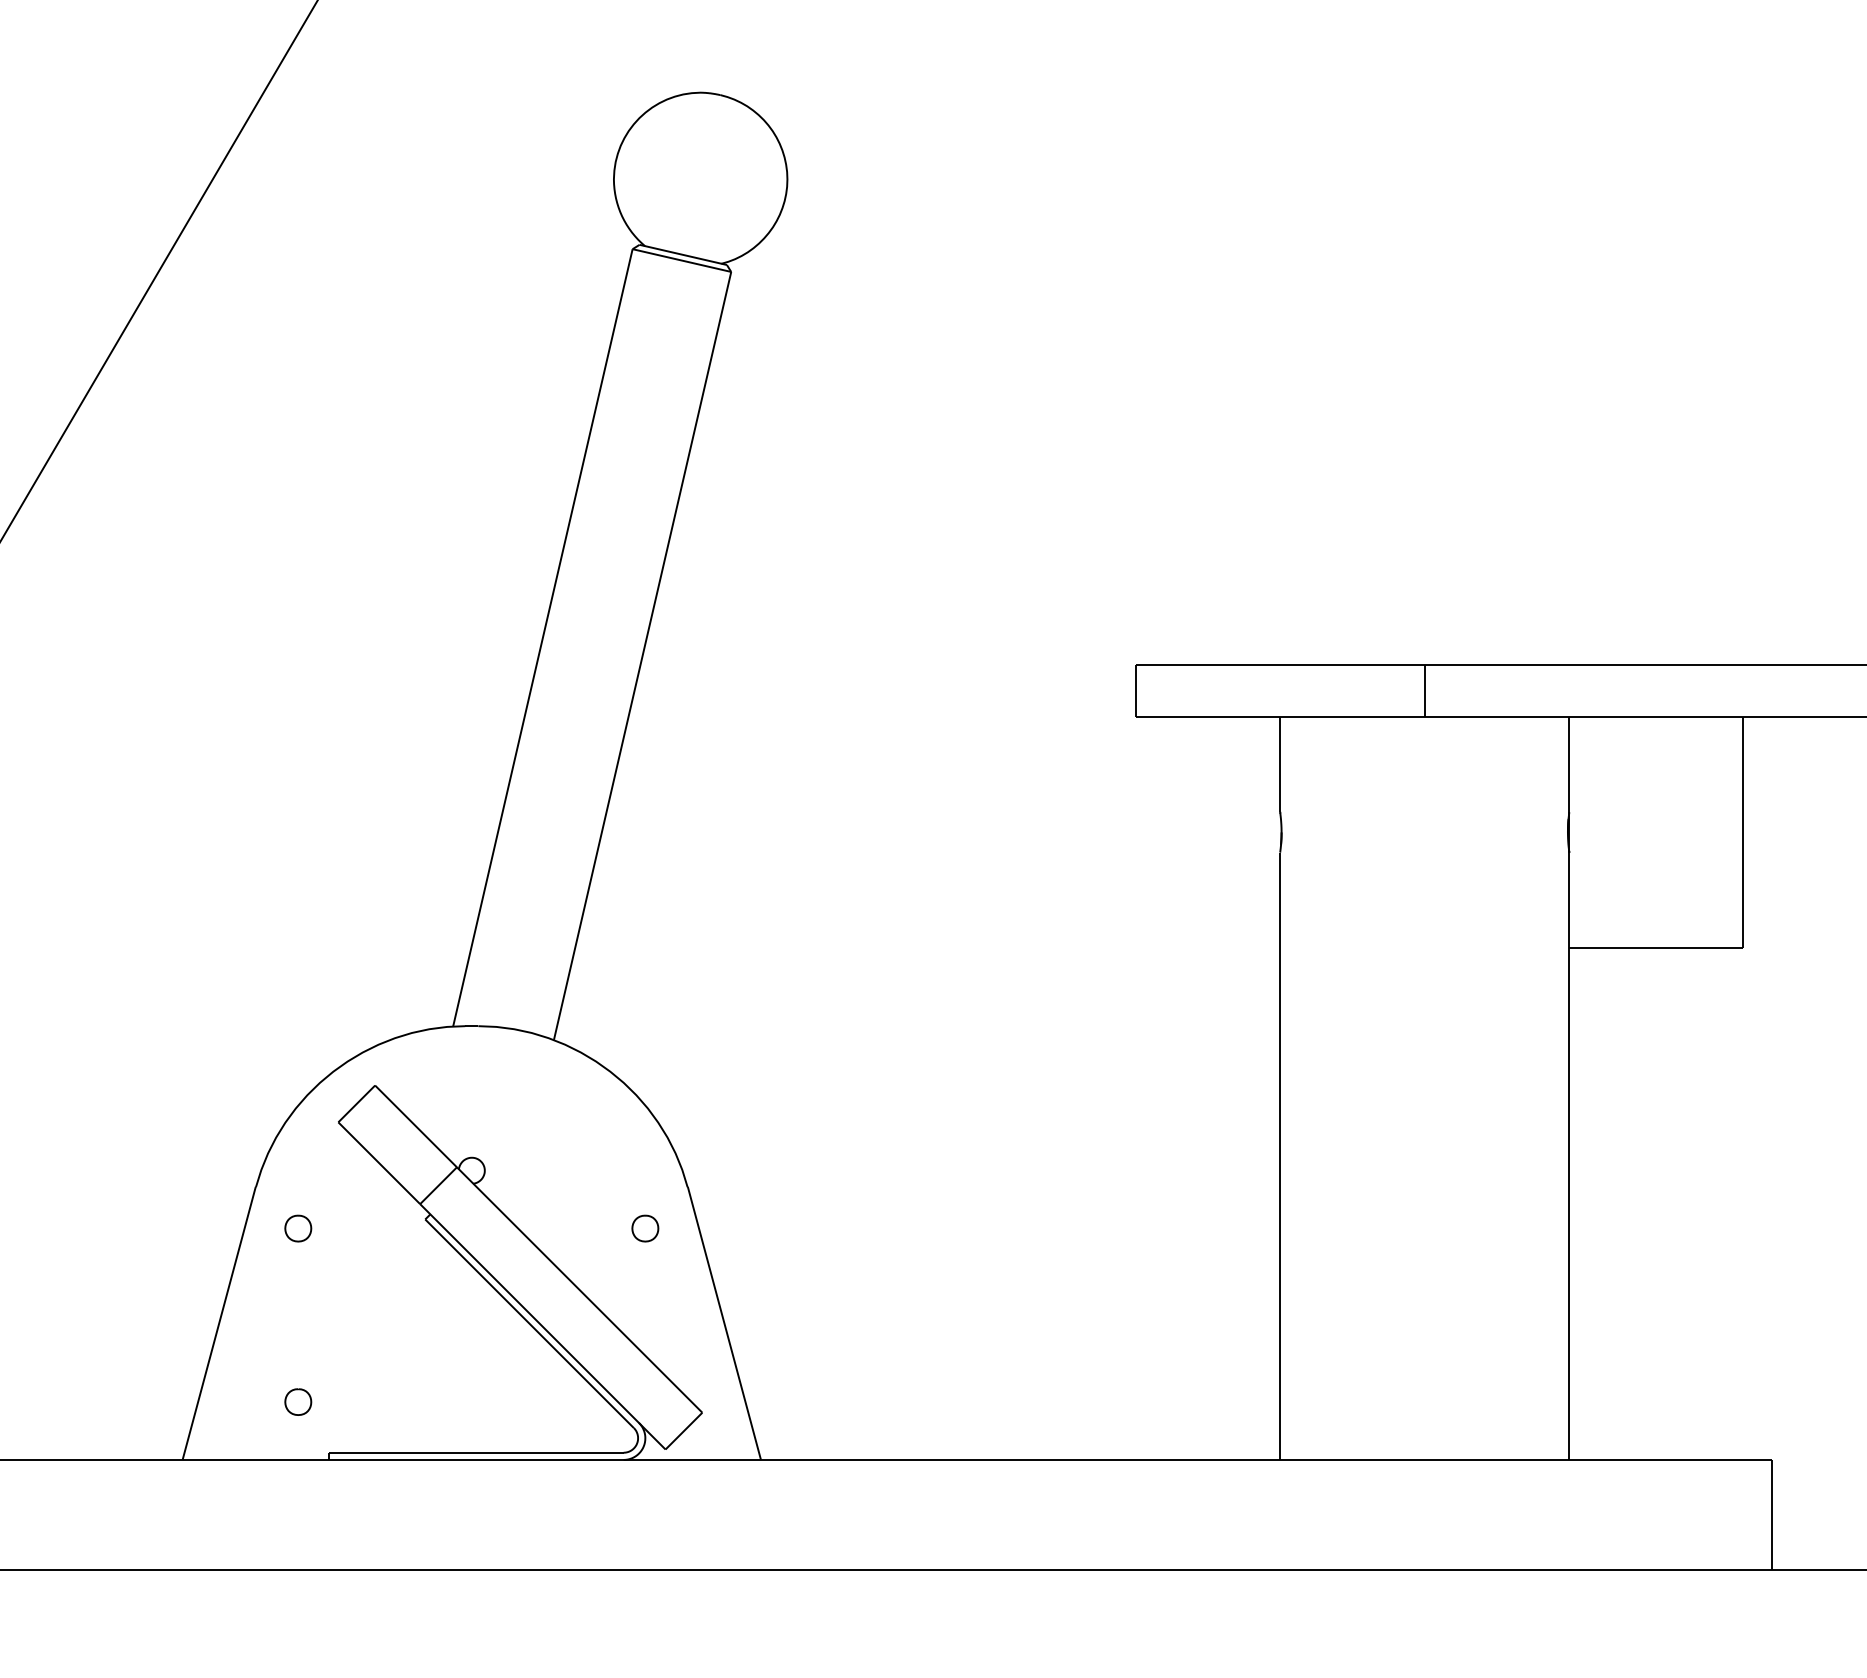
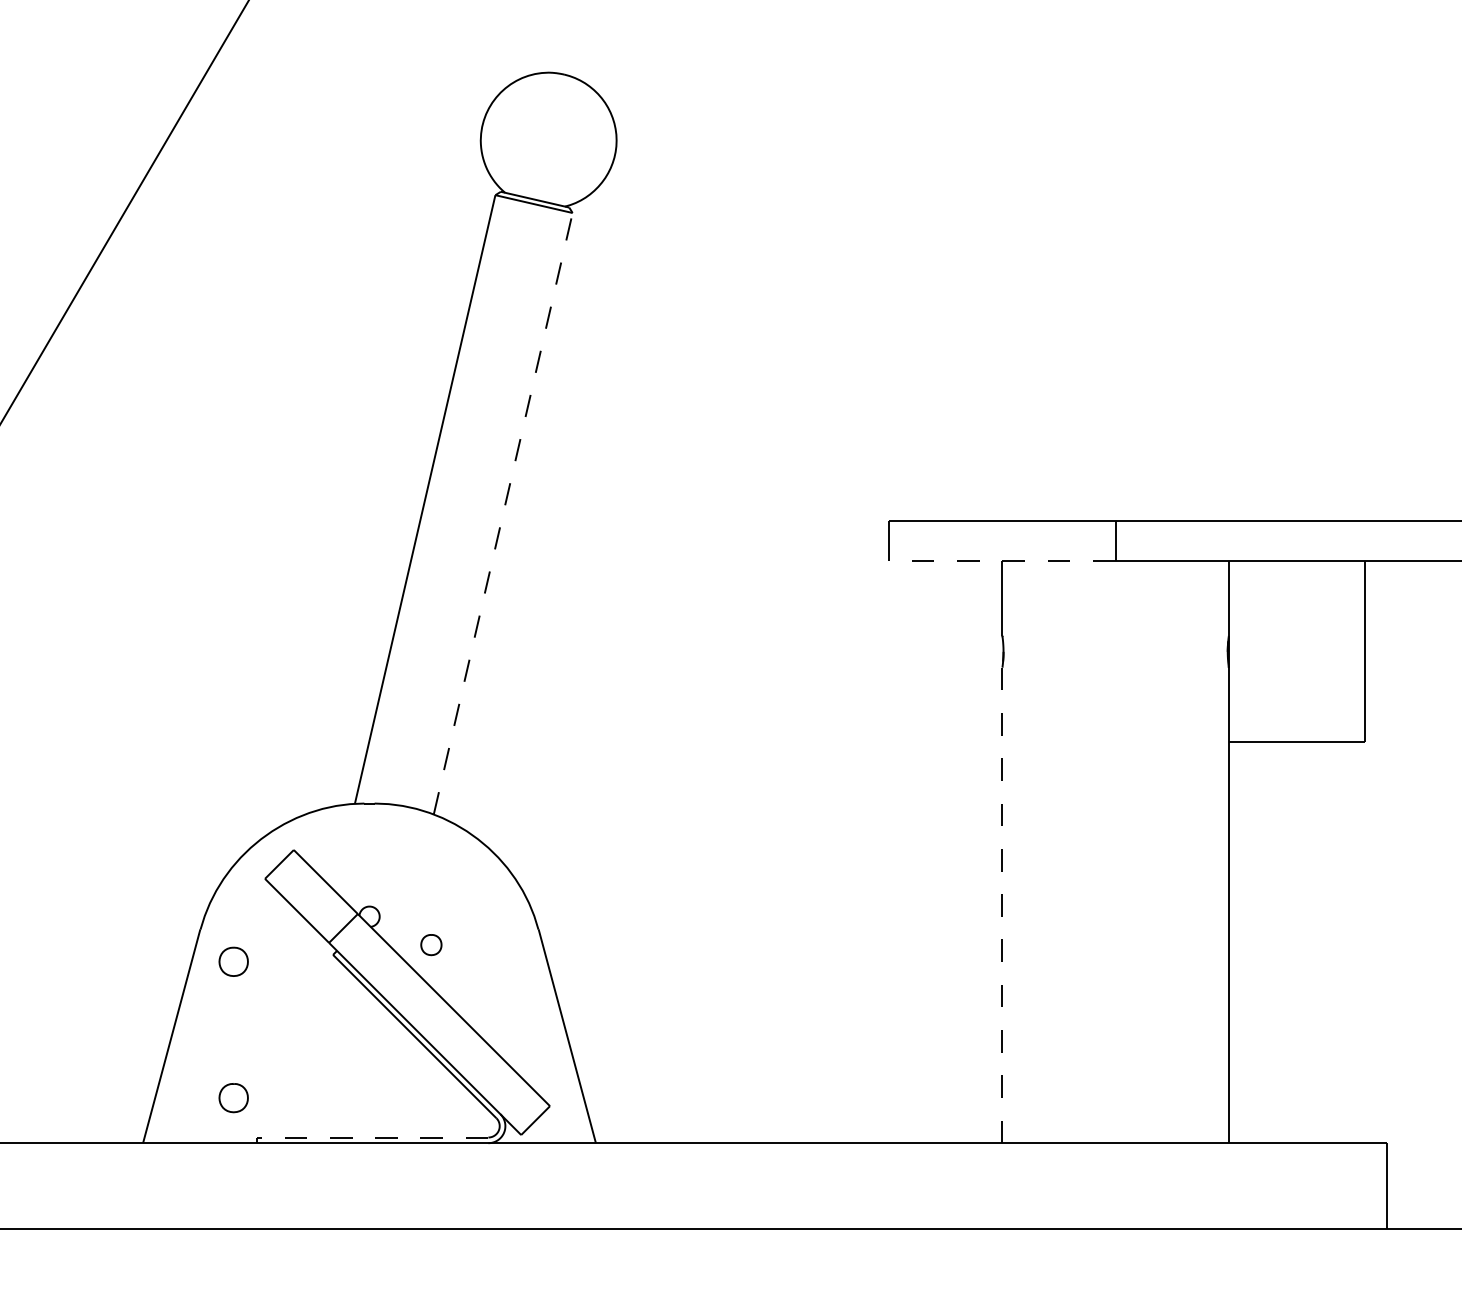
line: (642, 655) -> (503, 513), solid -> dashed
line: (1278, 717) -> (1001, 561), solid -> dashed
line: (1280, 1156) -> (1002, 905), solid -> dashed
part: (298, 1229) -> (233, 962), size x1.4
part: (645, 1229) -> (431, 945), moved
part: (298, 1401) -> (233, 1097), size x1.4
line: (475, 1452) -> (372, 1137), solid -> dashed

